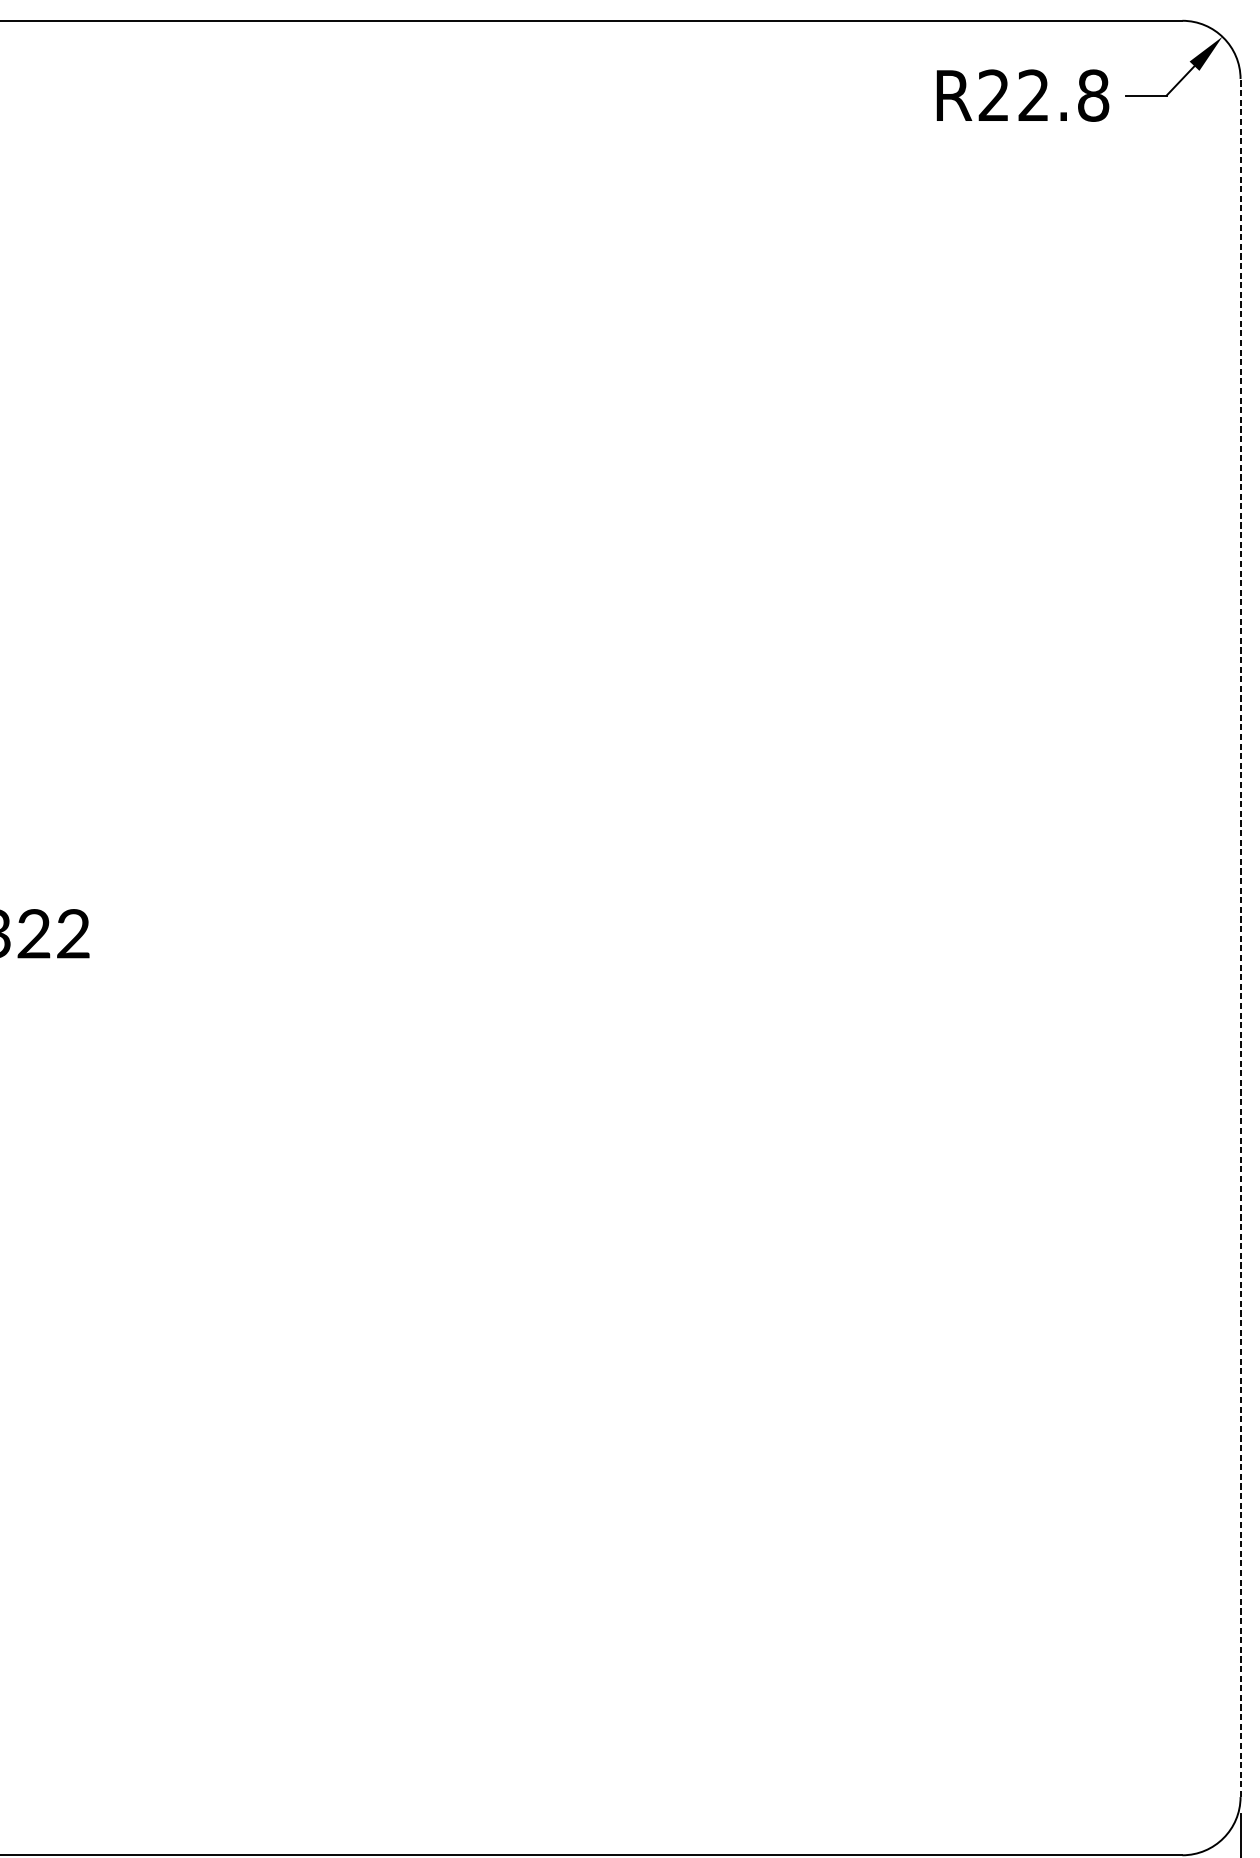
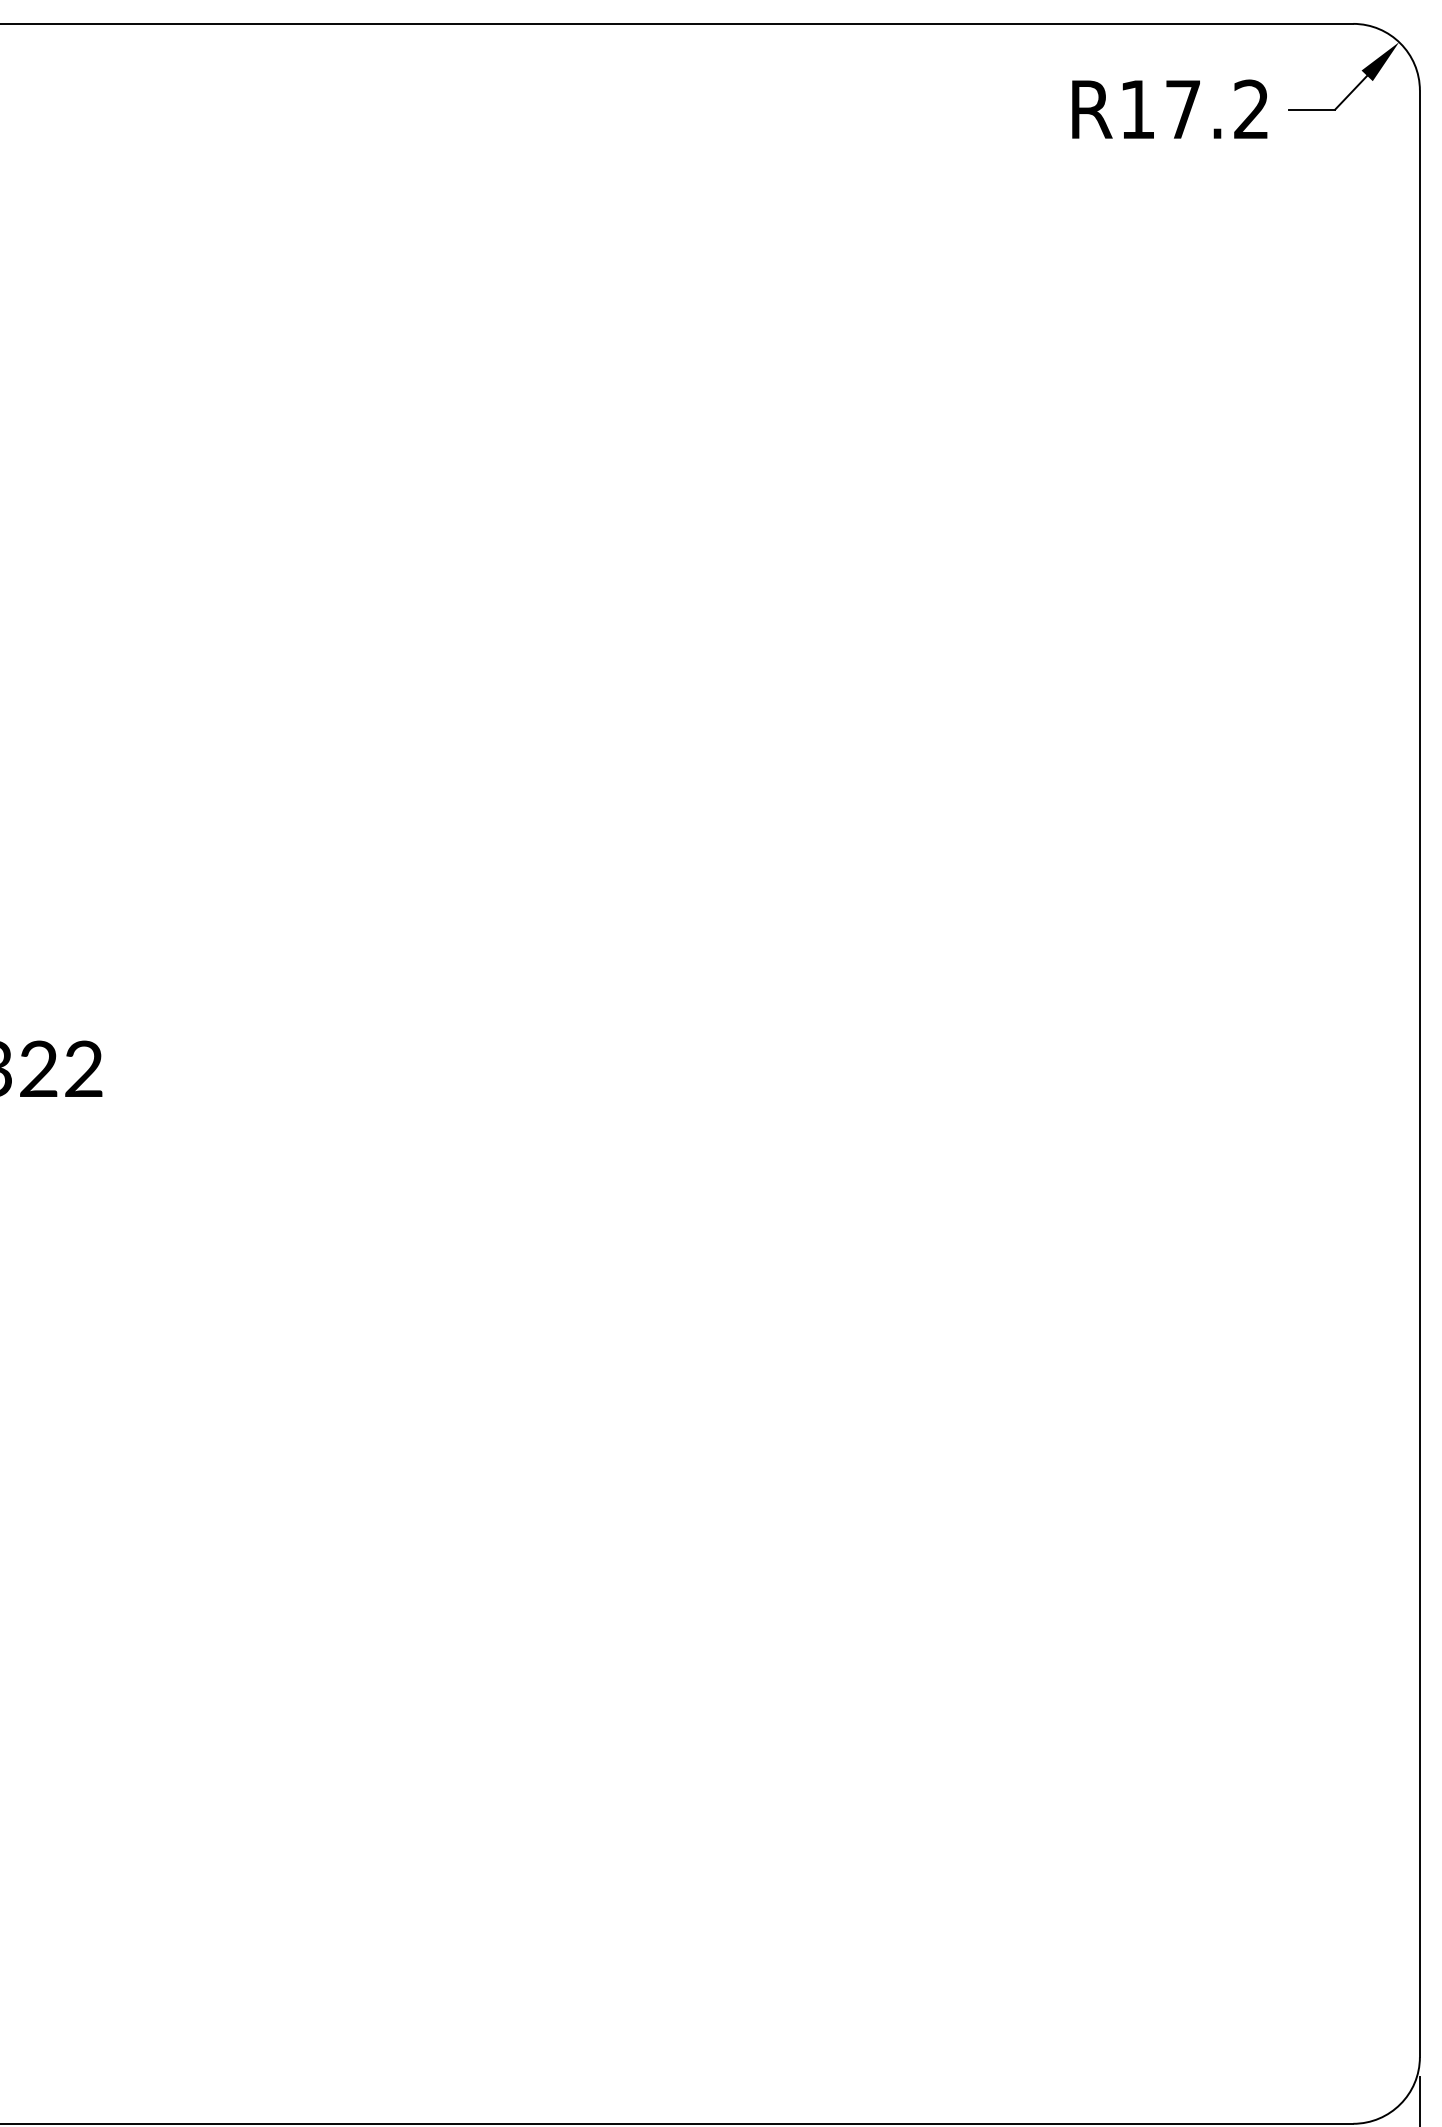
text: (1043, 95) -> (1194, 109), R22.8 -> R17.2
line: (1240, 937) -> (1419, 1073), dashed -> solid

